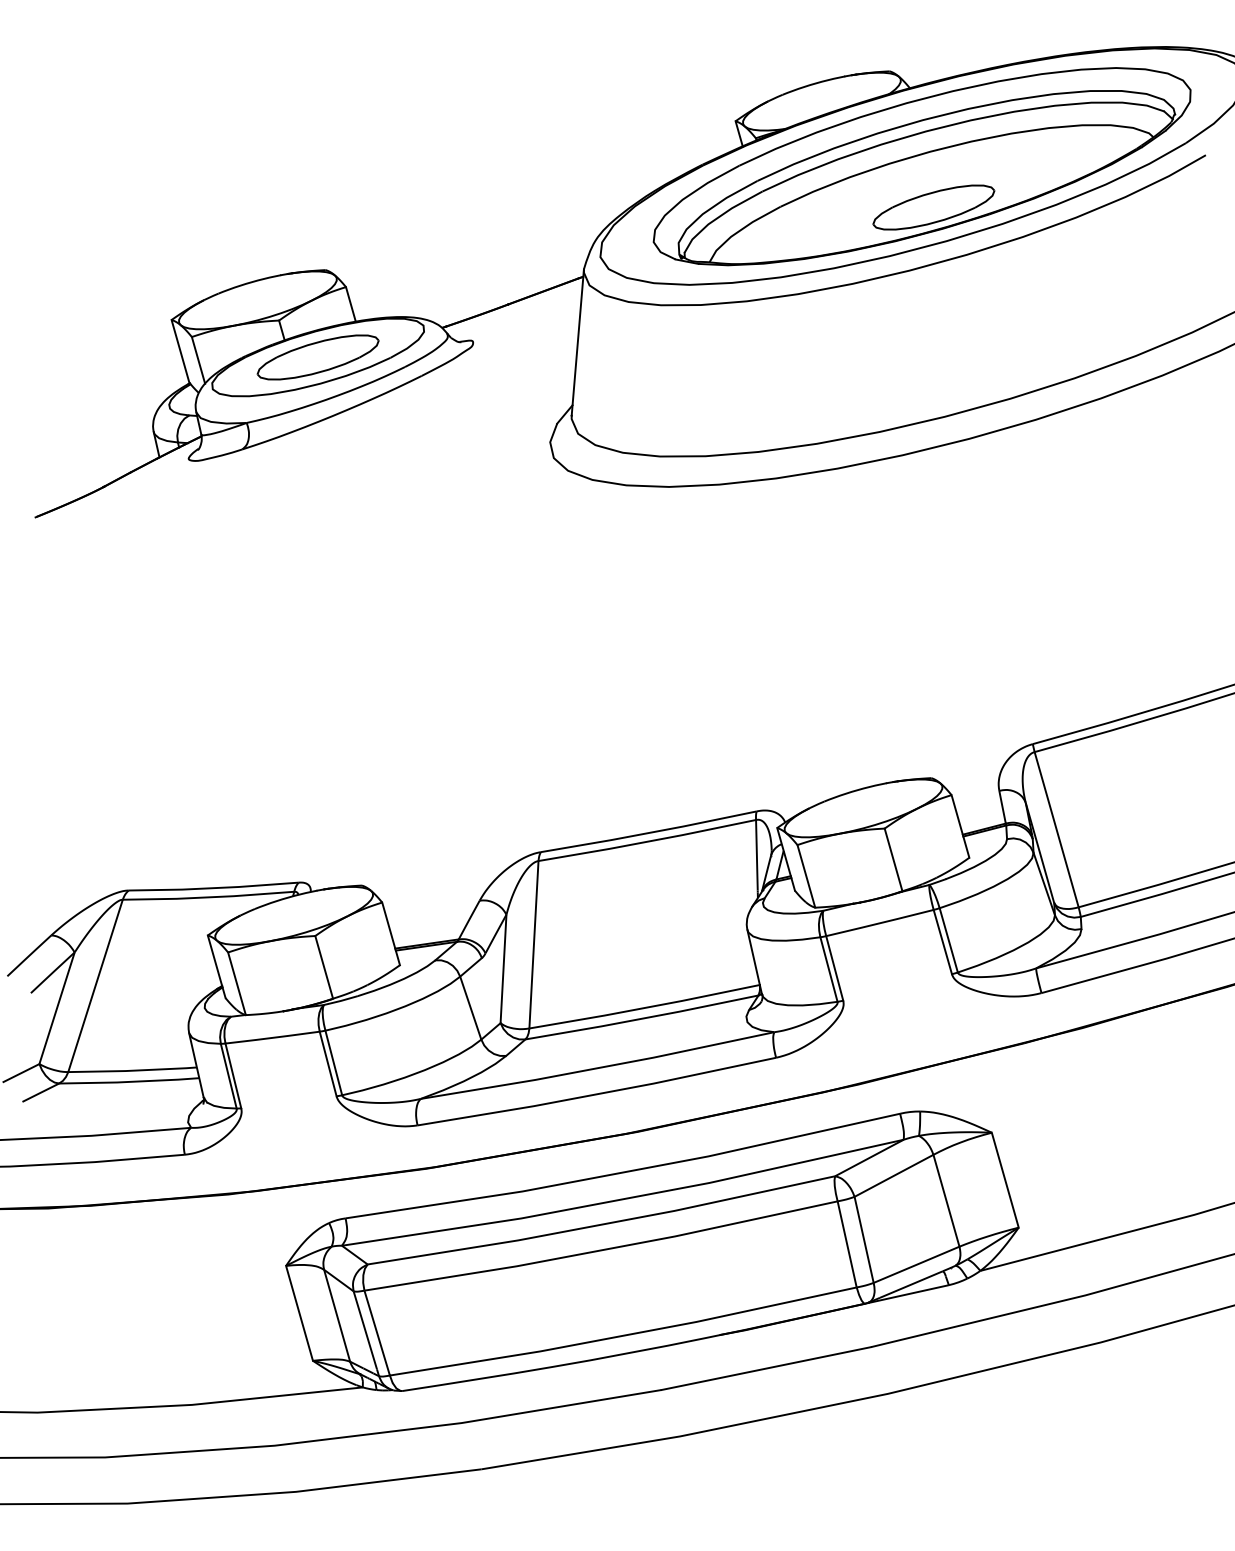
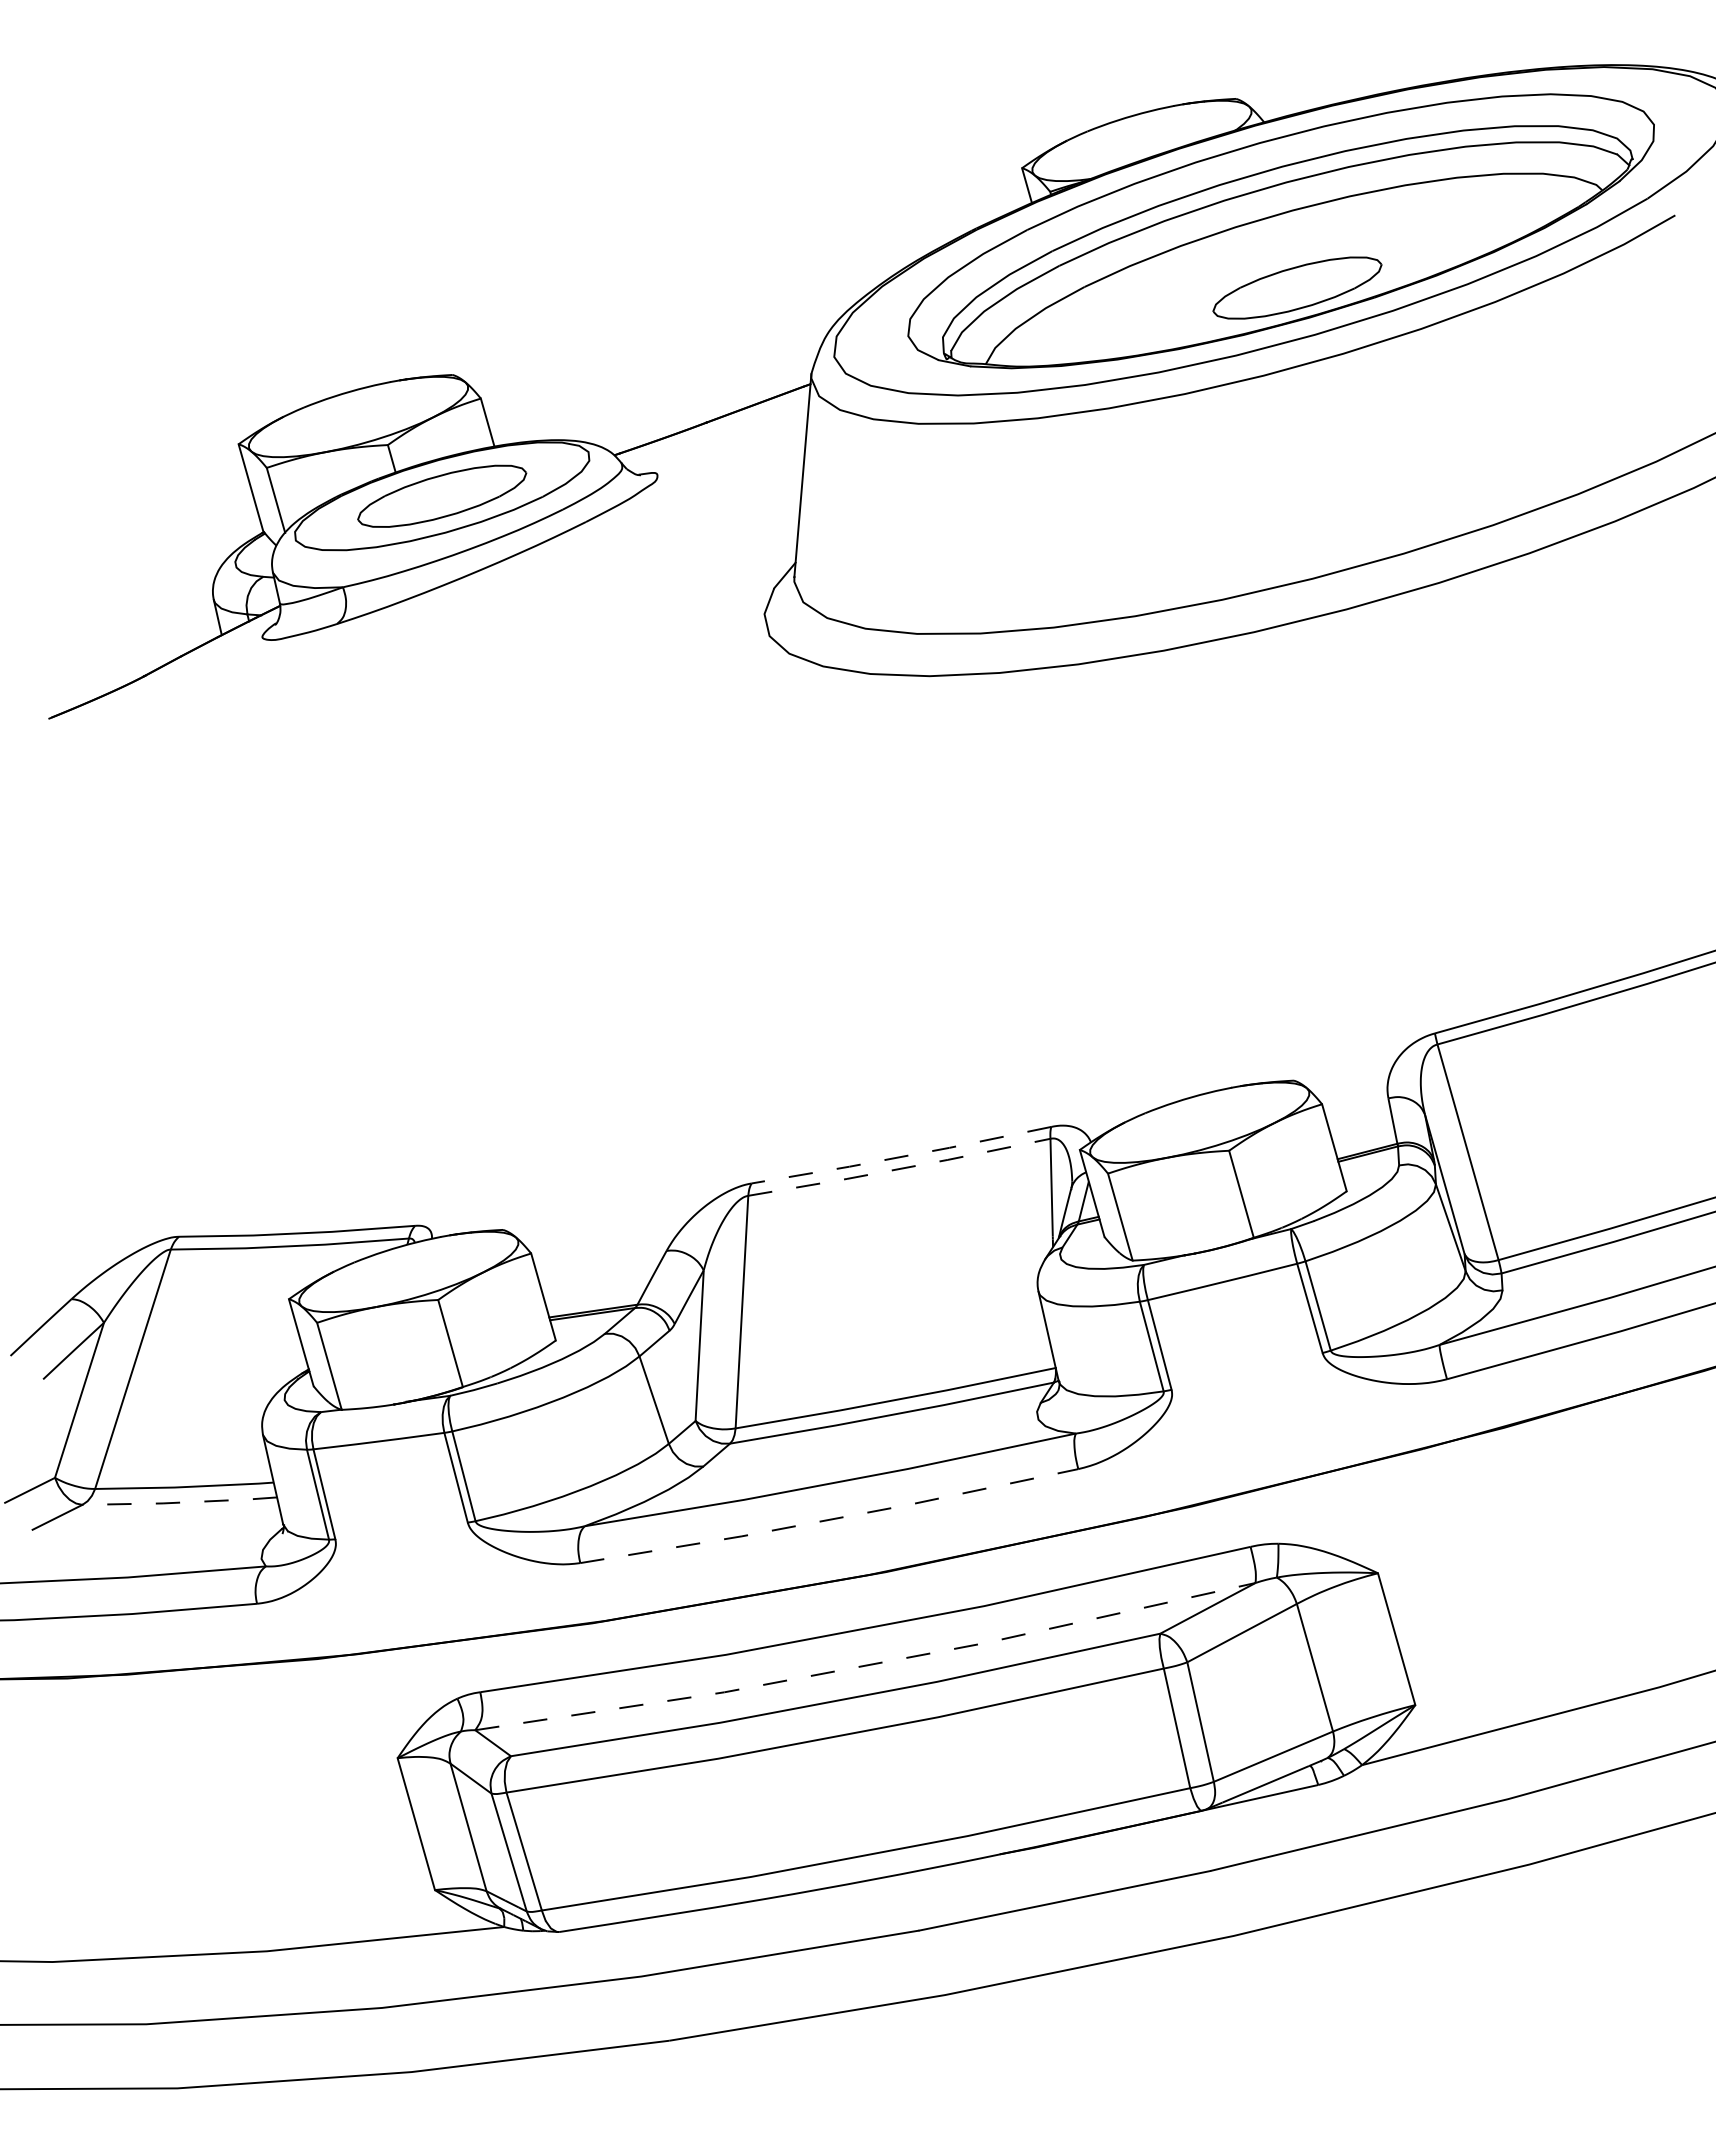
line: (648, 832) -> (901, 1156), solid -> dashed
line: (647, 841) -> (899, 1168), solid -> dashed
line: (129, 1081) -> (179, 1502), solid -> dashed
line: (597, 1094) -> (830, 1519), solid -> dashed
line: (624, 1199) -> (867, 1665), solid -> dashed

